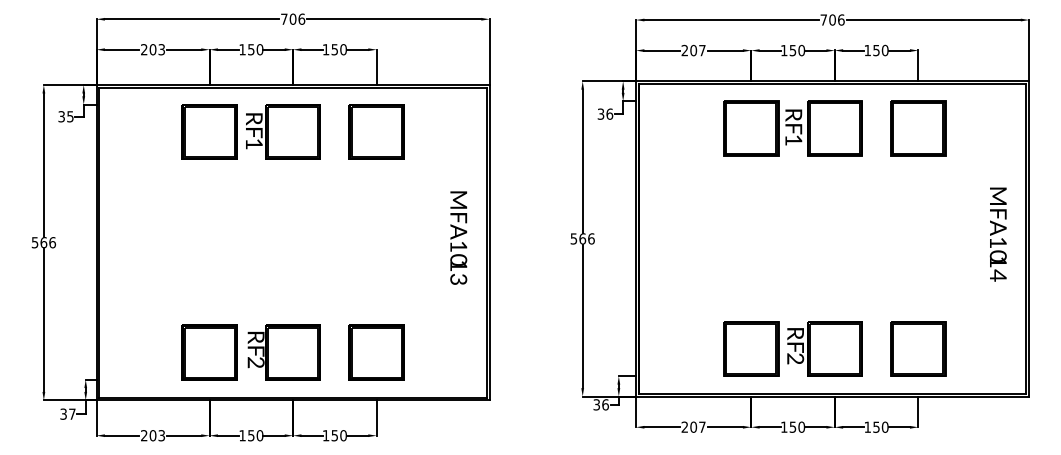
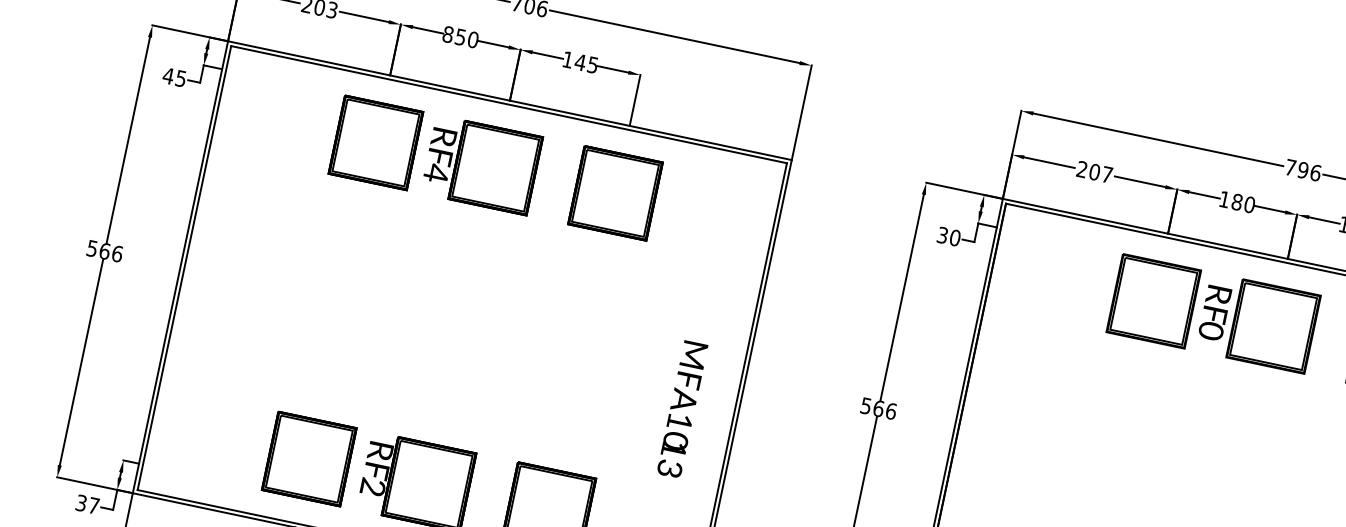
text: (832, 19) -> (1303, 169), 706 -> 796
text: (242, 49) -> (448, 34), 150 -> 850
text: (338, 49) -> (585, 63), 150 -> 145
text: (792, 50) -> (1236, 201), 150 -> 180
text: (609, 113) -> (955, 236), 36 -> 30
text: (61, 116) -> (168, 75), 35 -> 45
text: (793, 140) -> (1210, 331), 1 -> 0
text: (254, 143) -> (436, 172), 1 -> 4
text: (458, 237) -> (682, 408), moved

